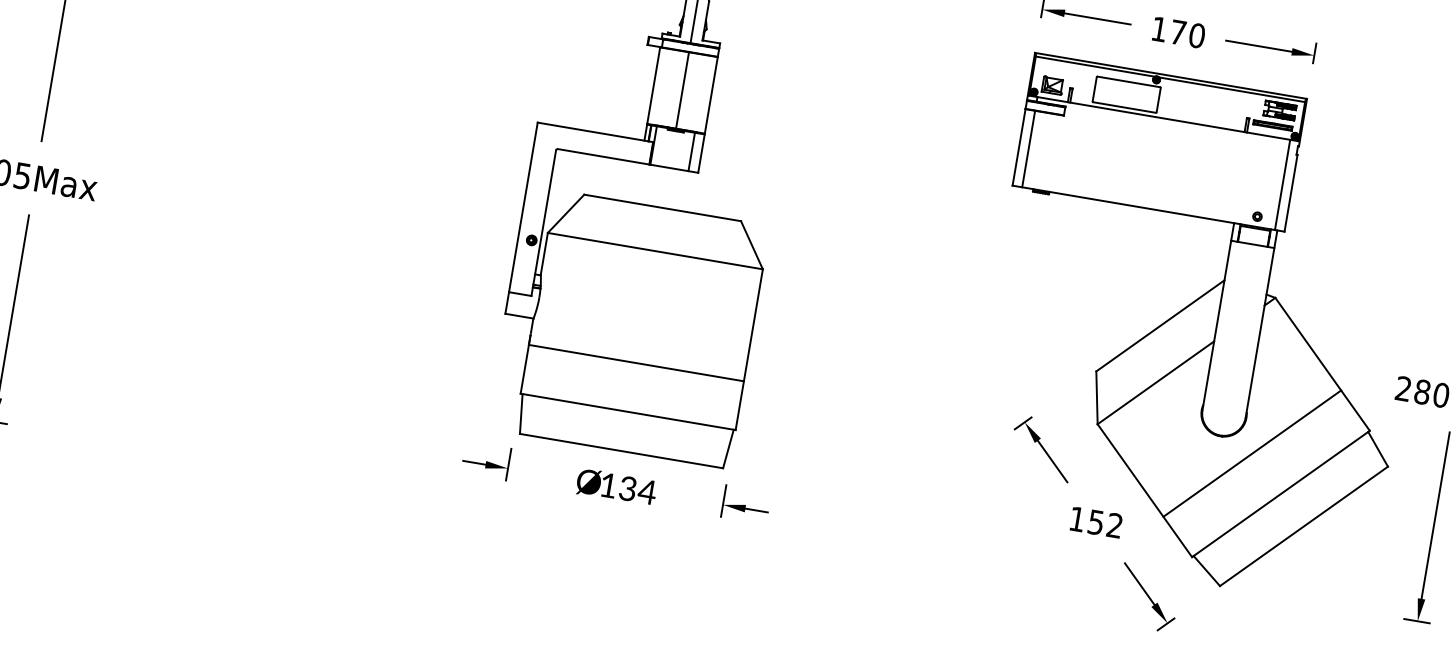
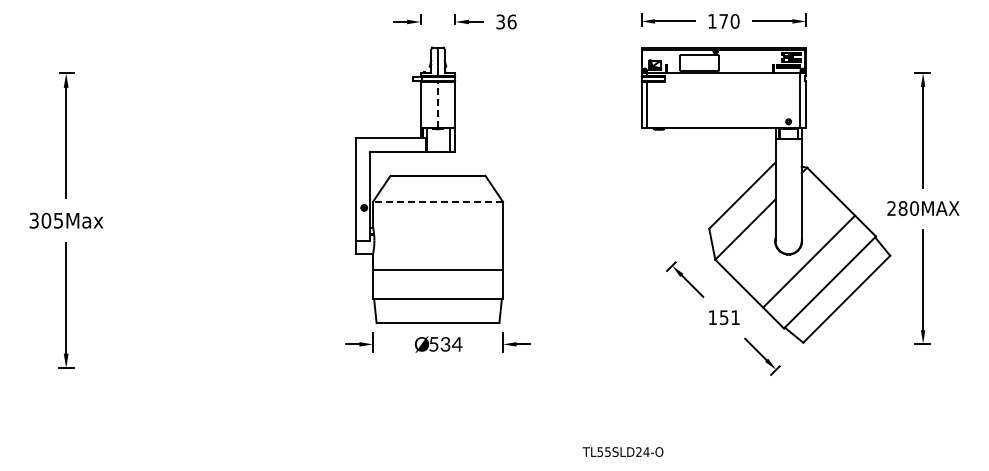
line: (683, 90) -> (438, 104), solid -> dashed
line: (654, 250) -> (437, 201), solid -> dashed
text: (608, 485) -> (433, 344), 134 -> 534
text: (1114, 525) -> (735, 317), 152 -> 151

